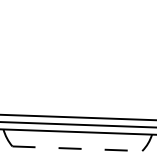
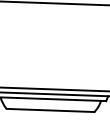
line: (77, 148) -> (50, 110), dashed -> solid

